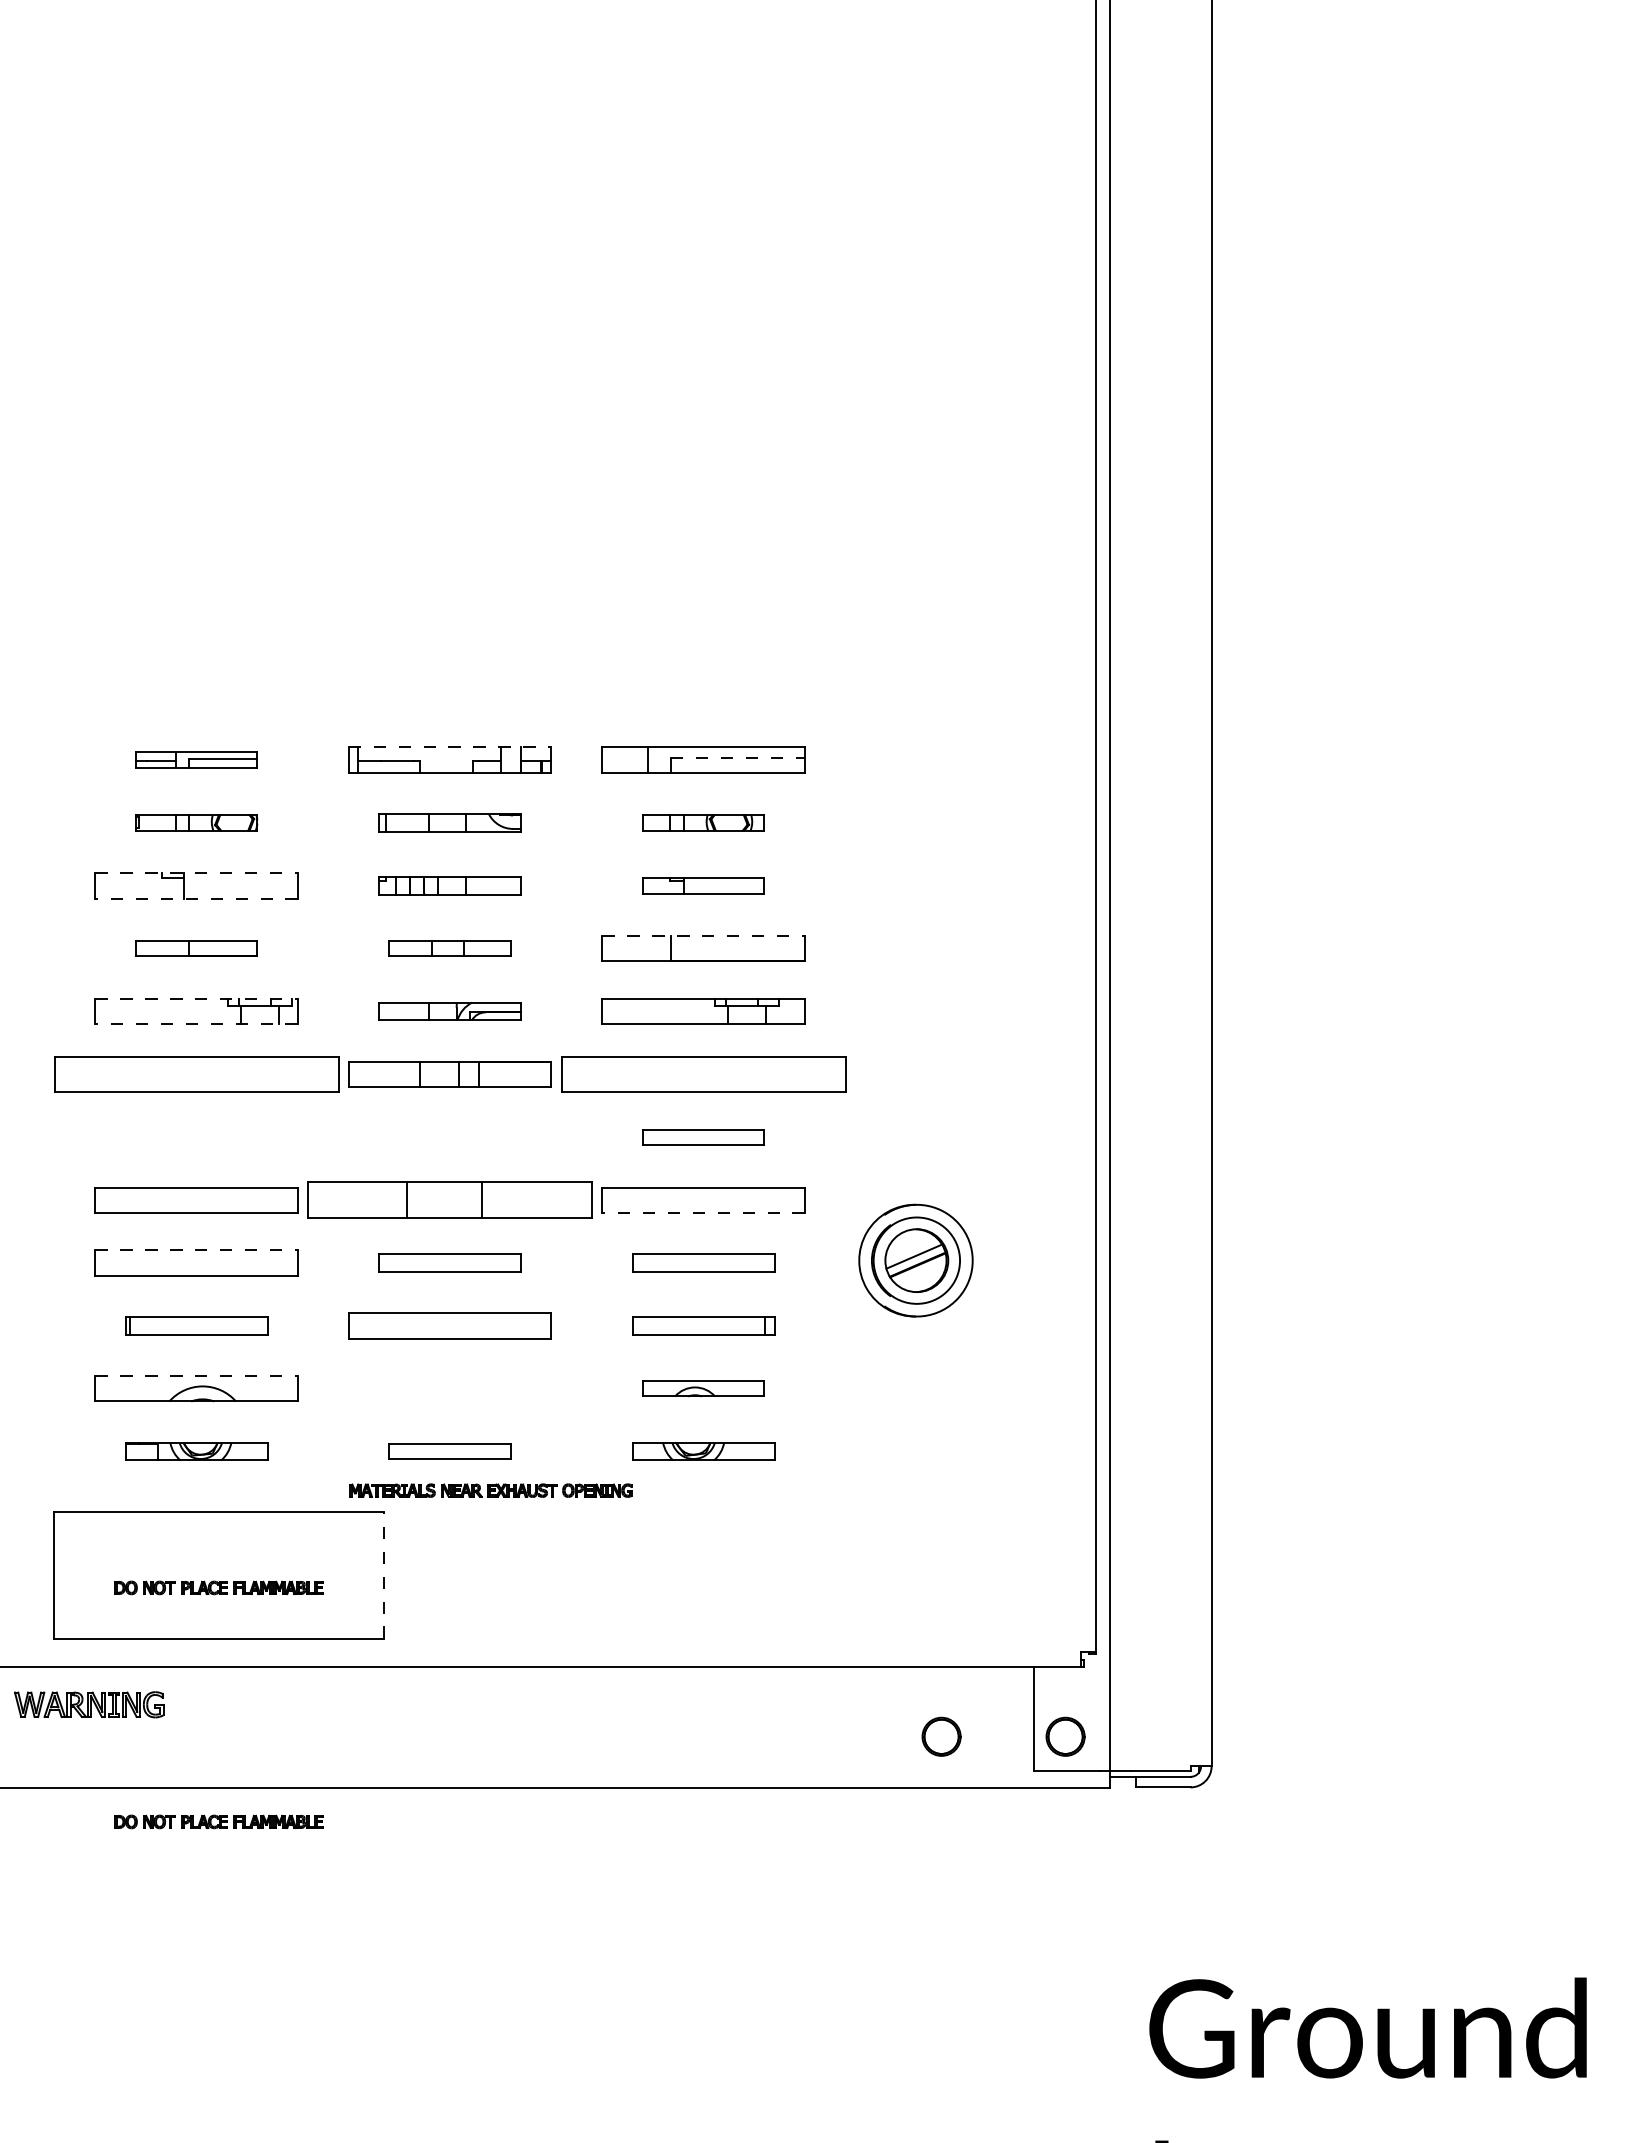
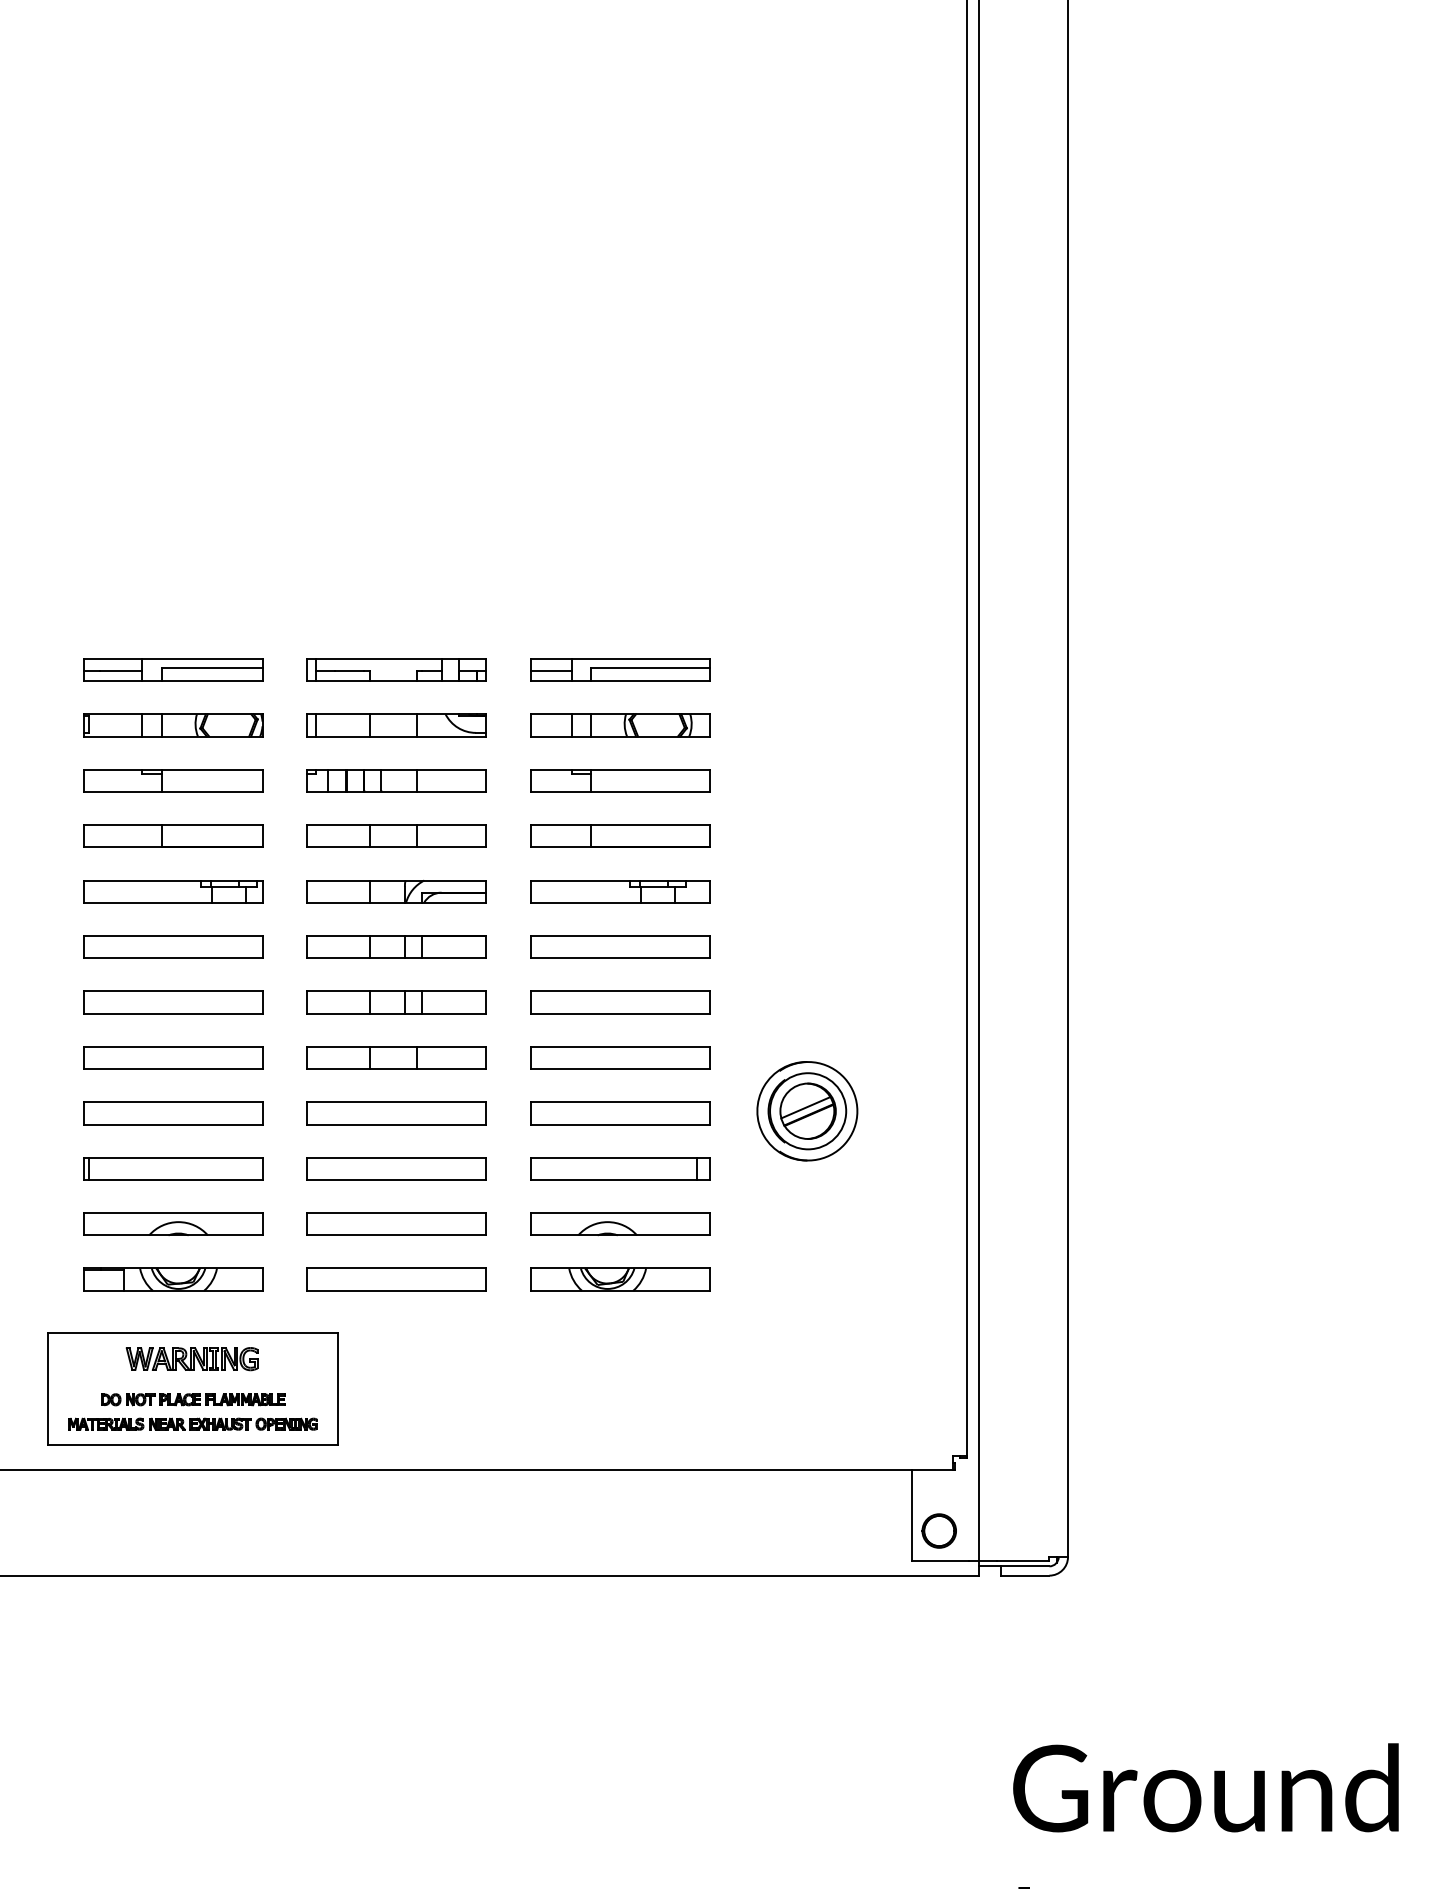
line: (450, 747) -> (397, 658), dashed -> solid
line: (738, 758) -> (650, 668), dashed -> solid
part: (196, 759) -> (173, 669), size x1.67
line: (625, 761) -> (551, 671), added
part: (196, 822) -> (173, 724), size x1.67
part: (449, 822) -> (396, 724), size x1.43
part: (703, 822) -> (620, 724), size x1.67
line: (197, 873) -> (173, 769), dashed -> solid
part: (449, 885) -> (396, 780), size x1.43
part: (703, 885) -> (620, 780), size x1.67
line: (196, 898) -> (173, 791), dashed -> solid
line: (704, 936) -> (620, 825), dashed -> solid
part: (196, 948) -> (173, 836), size x1.67
part: (449, 948) -> (396, 836), size x1.67
line: (197, 998) -> (173, 880), dashed -> solid
part: (449, 1011) -> (396, 891), size x1.43
line: (196, 1024) -> (173, 903), dashed -> solid
part: (196, 1074) -> (173, 947), size x0.71
part: (703, 1074) -> (620, 947), size x0.71
part: (196, 1137) -> (173, 1002), added
part: (449, 1137) -> (396, 1002), added
part: (703, 1137) -> (620, 1002), size x1.67
part: (449, 1200) -> (396, 1058), size x0.71
line: (703, 1212) -> (620, 1068), dashed -> solid
line: (197, 1250) -> (173, 1102), dashed -> solid
part: (449, 1262) -> (396, 1112), size x1.43
part: (703, 1262) -> (620, 1112), size x1.43
part: (196, 1325) -> (173, 1168), size x1.43
part: (703, 1325) -> (620, 1168), size x1.43
line: (197, 1376) -> (173, 1213), dashed -> solid
part: (449, 1388) -> (396, 1223), added
part: (703, 1388) -> (620, 1223), size x1.67
part: (196, 1451) -> (173, 1279), size x1.43
part: (449, 1451) -> (396, 1279), size x1.67
part: (703, 1451) -> (620, 1279), size x1.43
part: (490, 1490) -> (192, 1424), moved
line: (383, 1575) -> (337, 1388), dashed -> solid
part: (89, 1704) -> (192, 1358), moved
part: (941, 1736) -> (829, 1530), removed
part: (218, 1821) -> (192, 1605), removed

